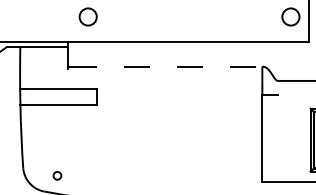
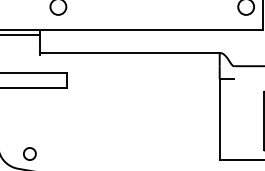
line: (166, 66) -> (130, 52), dashed -> solid
part: (57, 175) -> (29, 153), size x1.67

